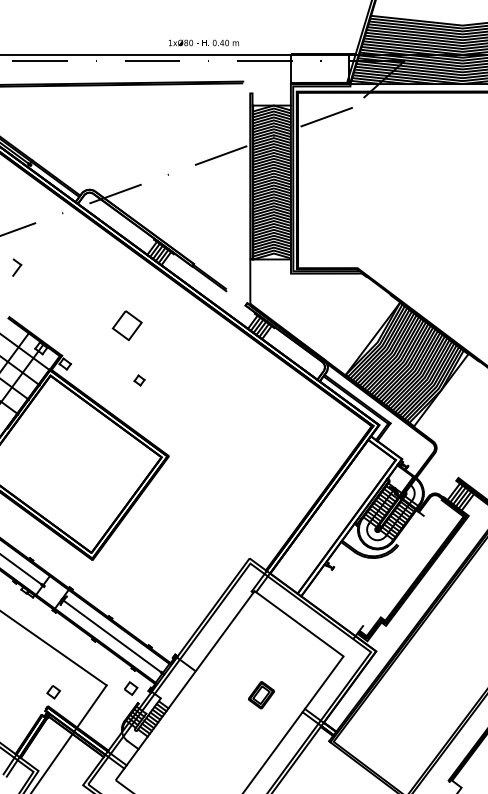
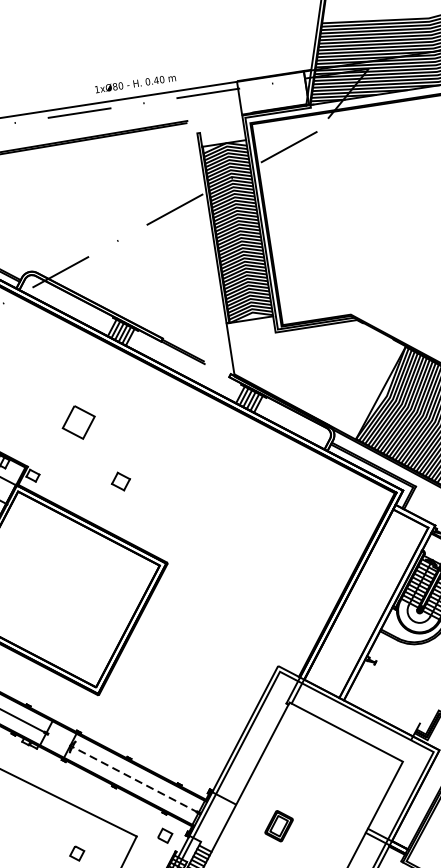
part: (126, 325) -> (77, 422), moved
part: (139, 380) -> (120, 481), size x1.6
line: (112, 636) -> (134, 779), solid -> dashed
part: (261, 695) -> (279, 826), moved

